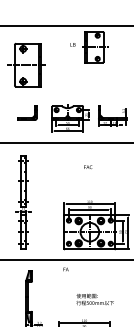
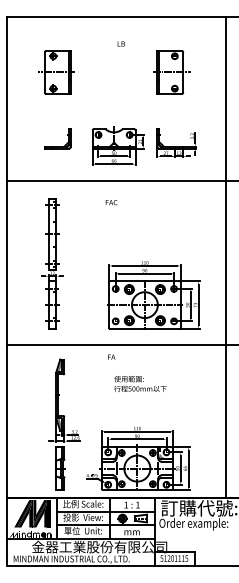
part: (95, 47) -> (171, 72), moved
part: (26, 65) -> (56, 72), size x0.71
text: (88, 167) -> (111, 202), moved
text: (95, 299) -> (140, 383), moved

